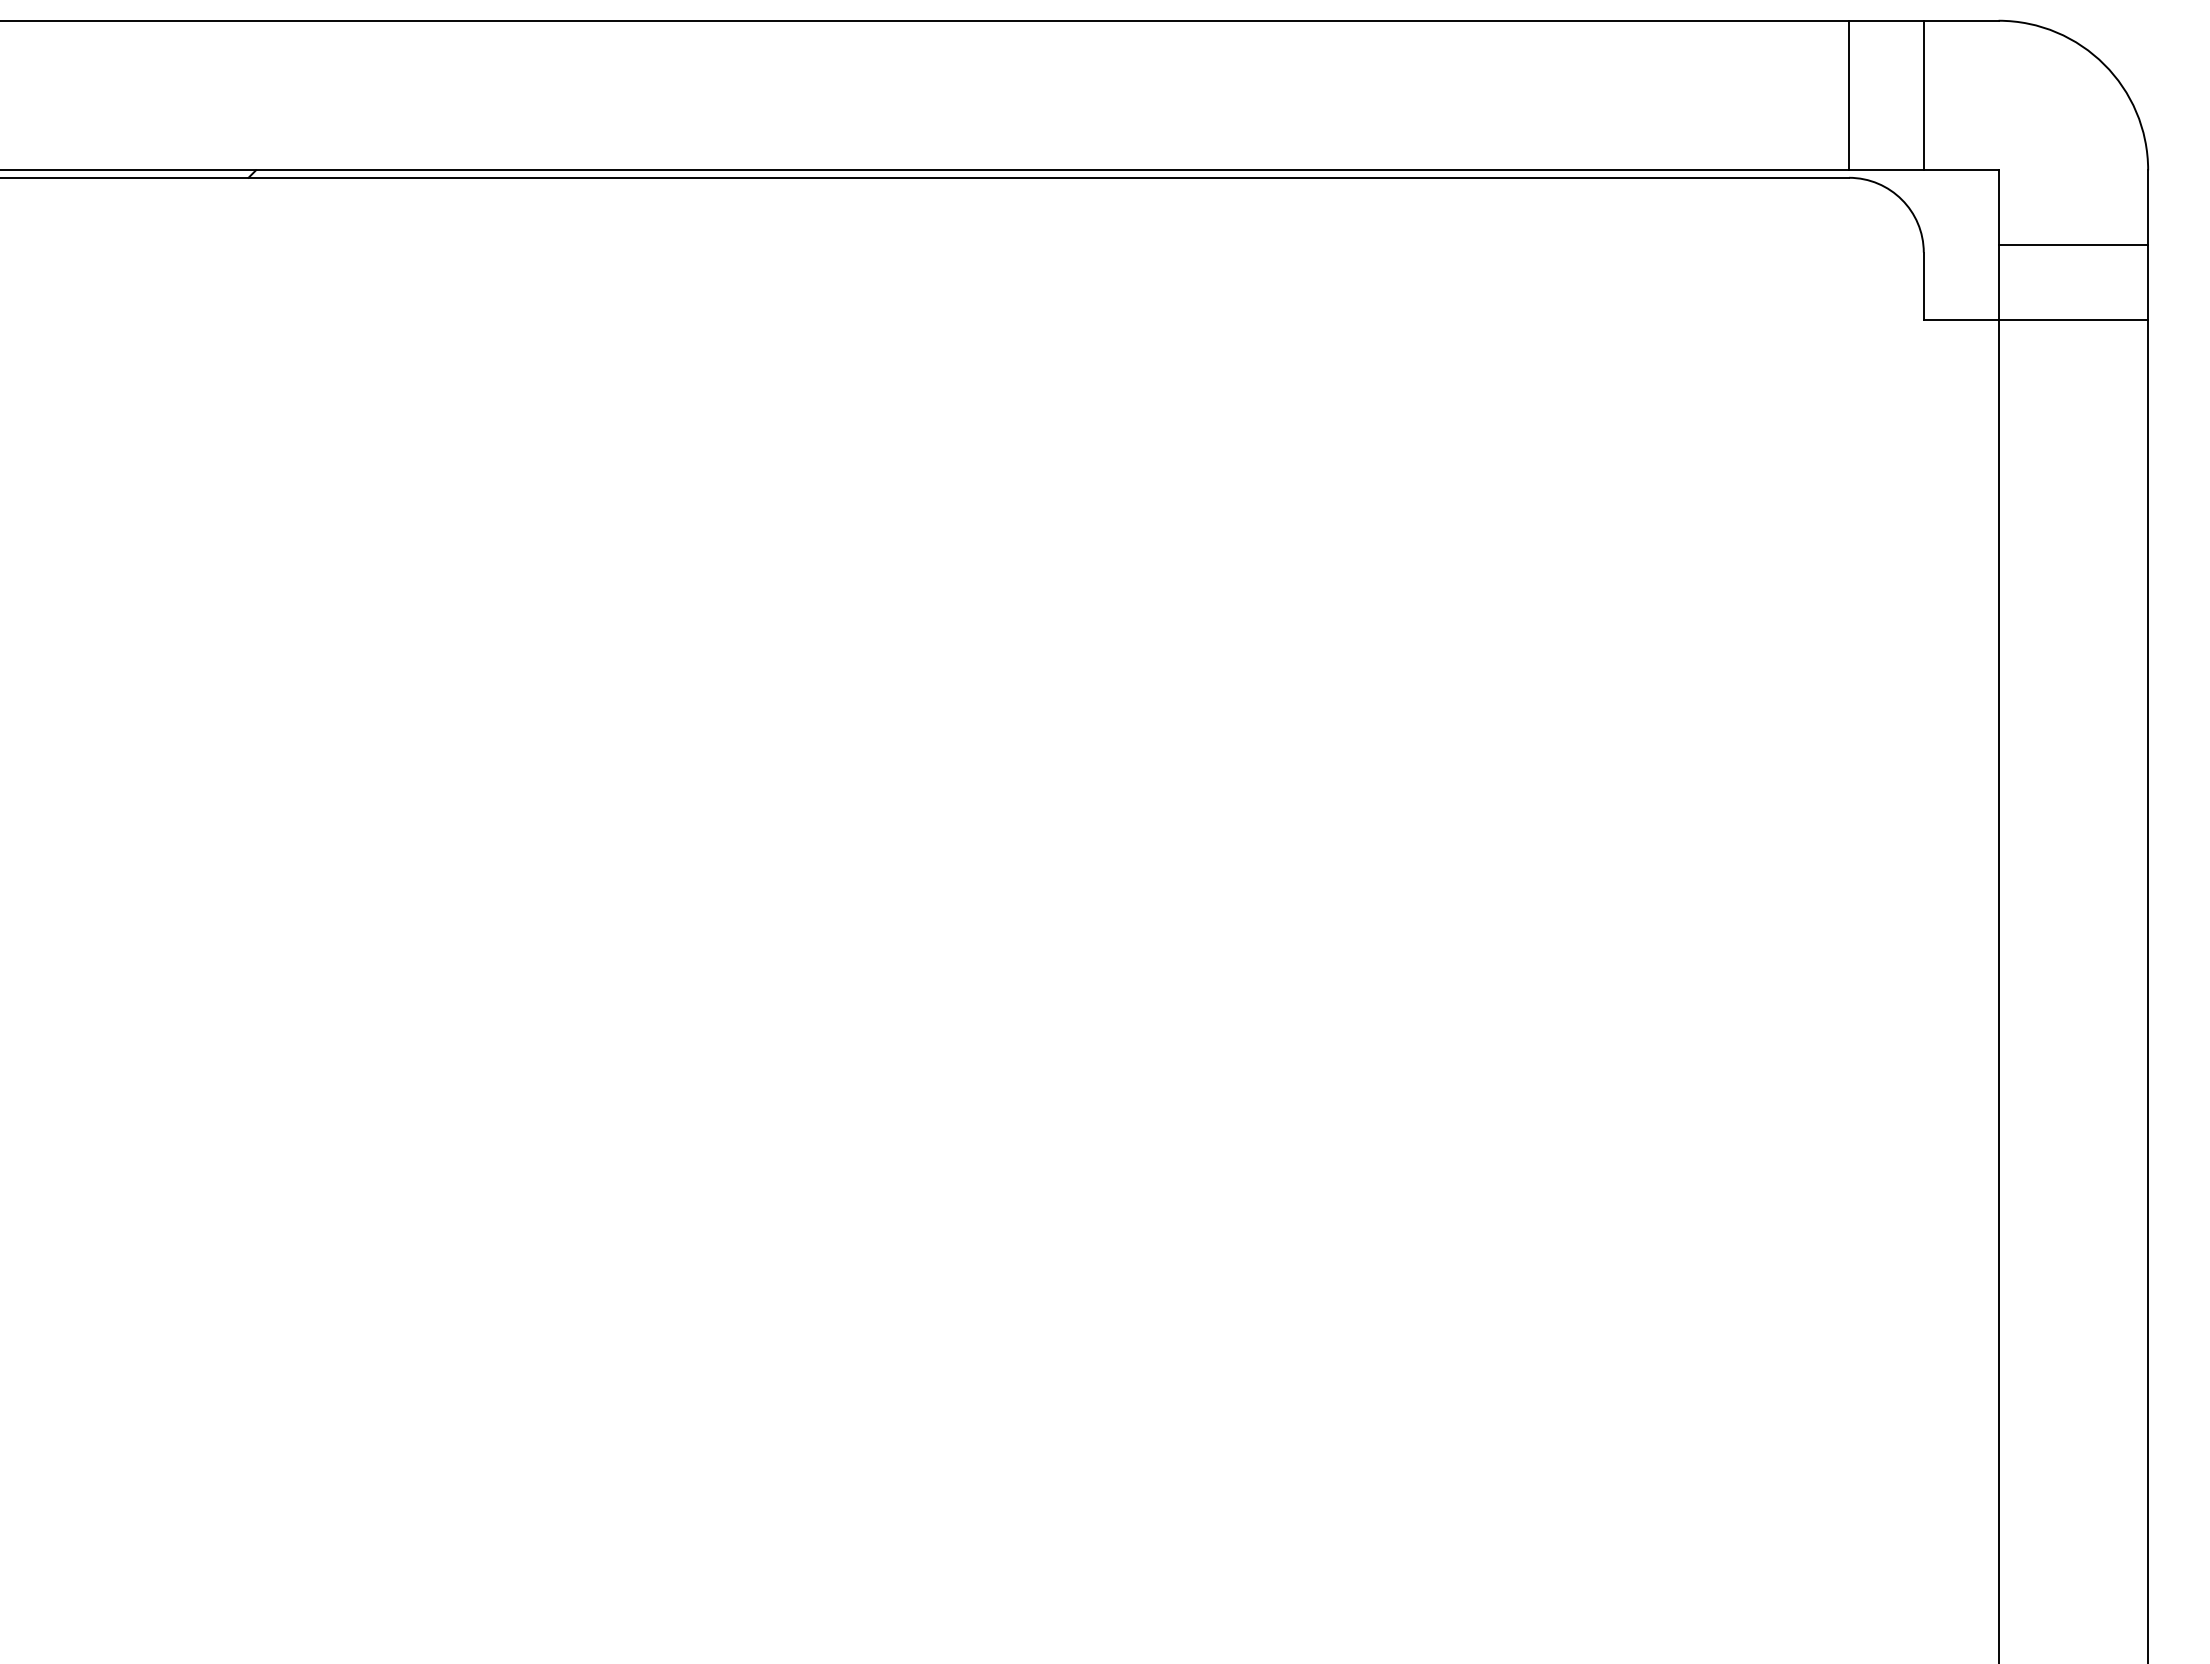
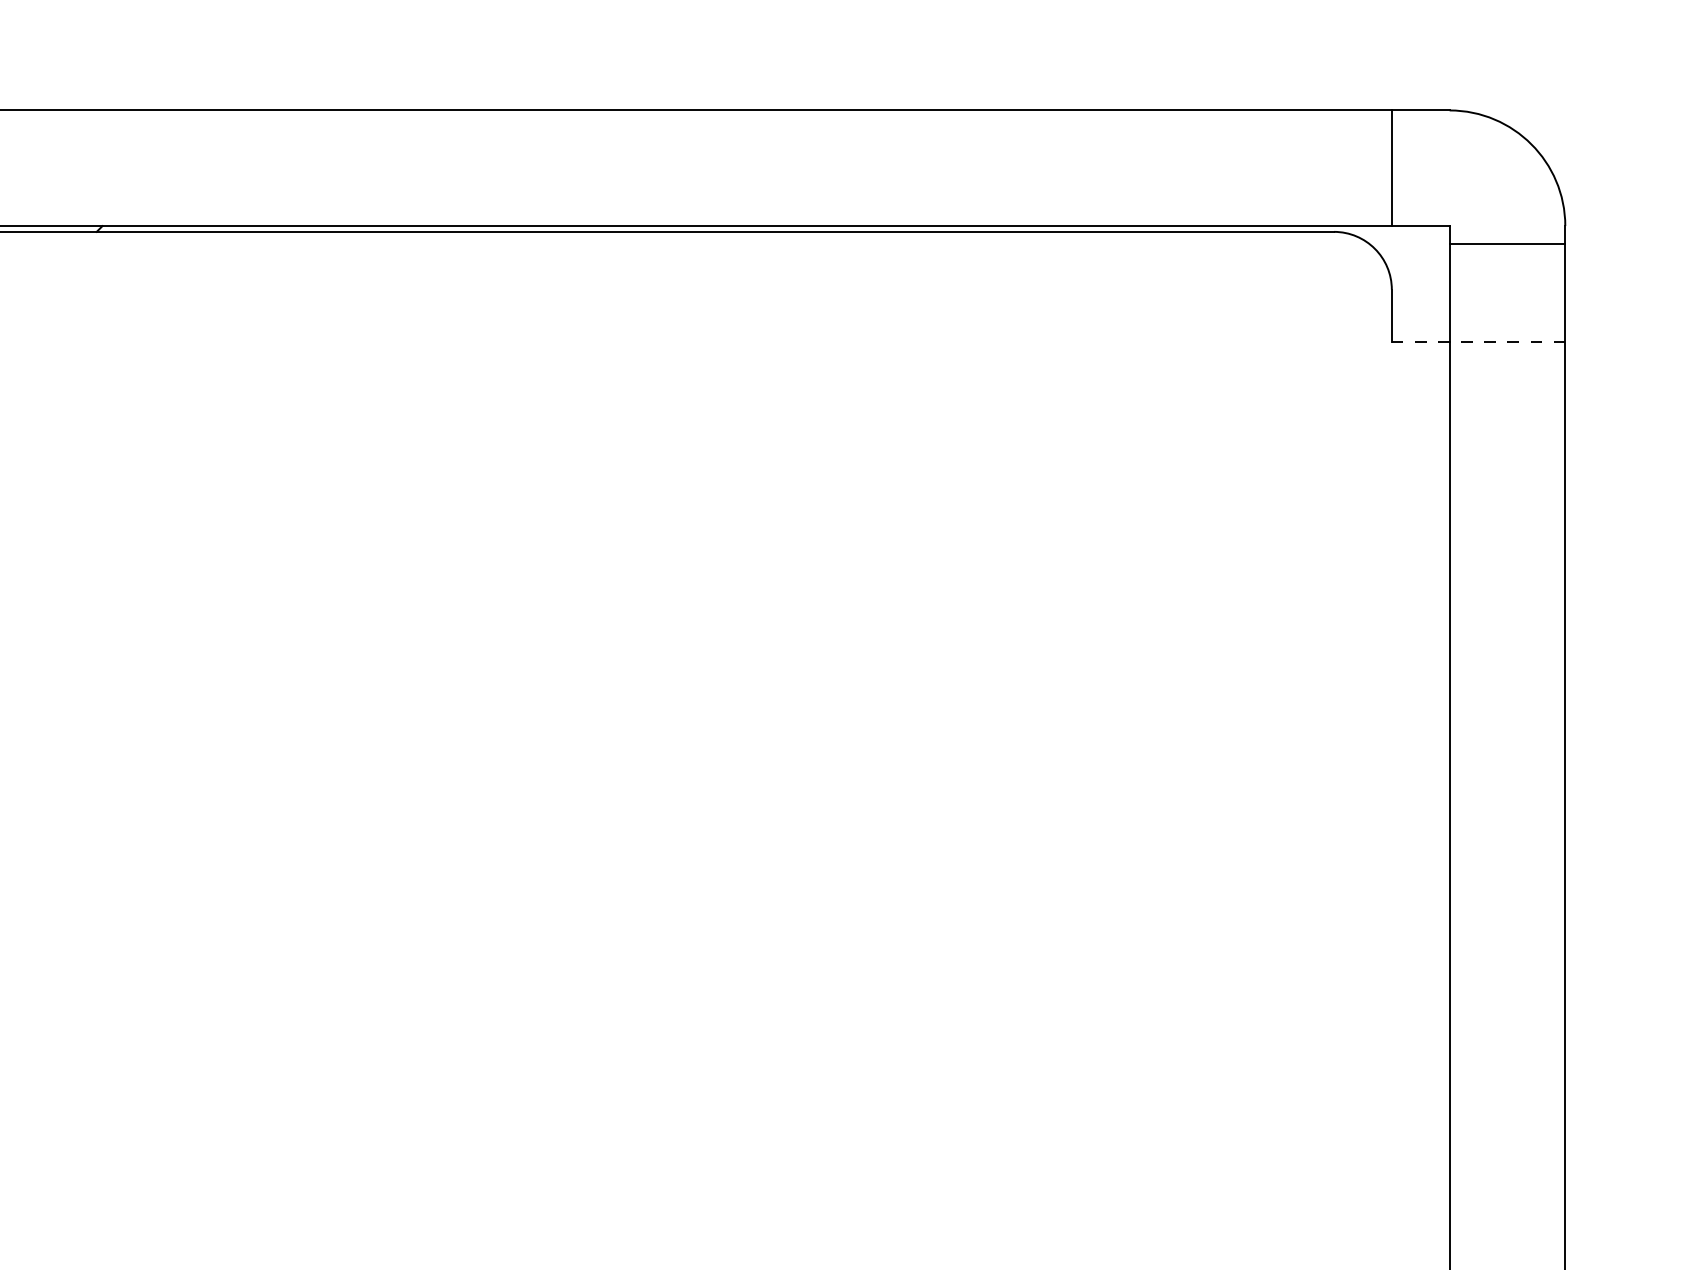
line: (1849, 95) -> (1334, 168), removed
line: (2073, 245) -> (1507, 244), moved
line: (2035, 319) -> (1478, 341), solid -> dashed

